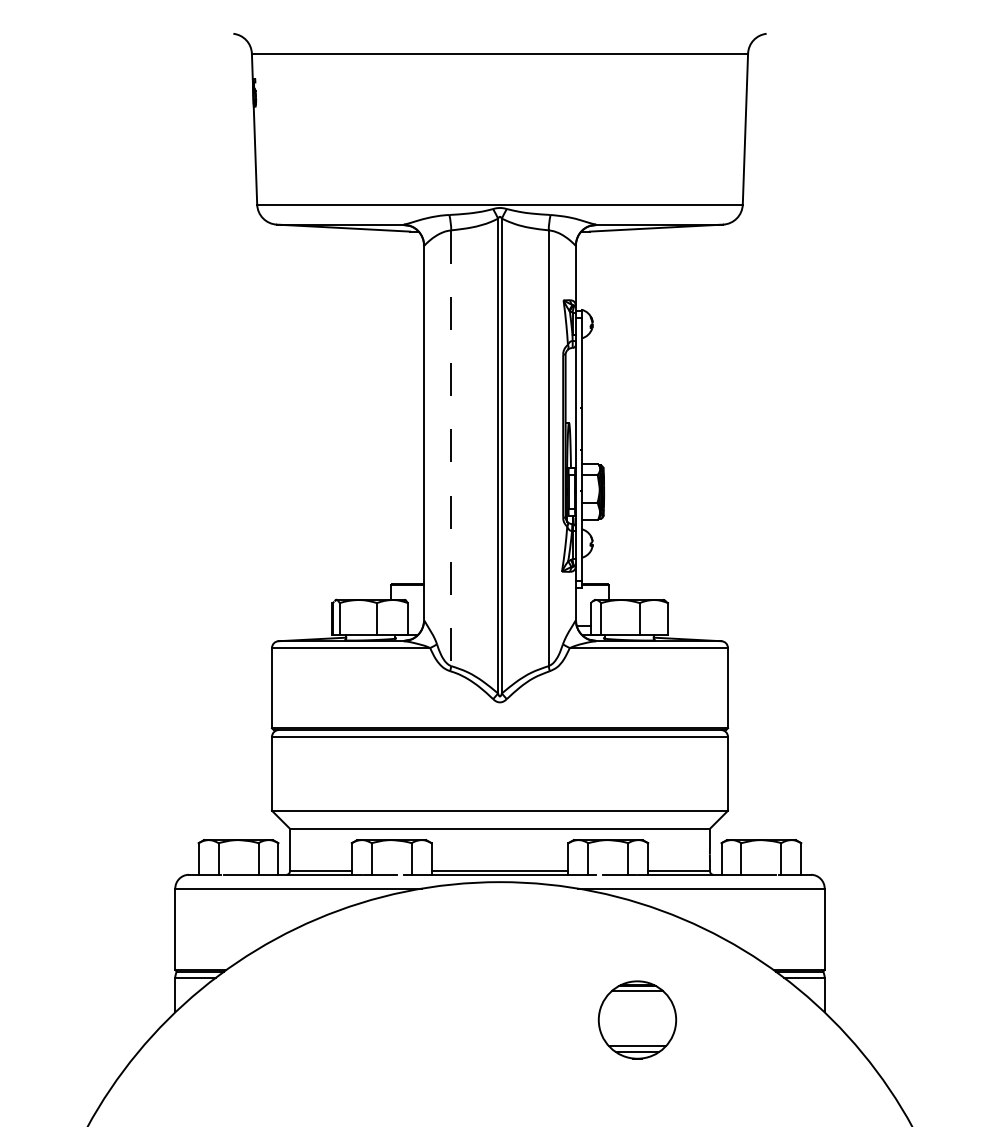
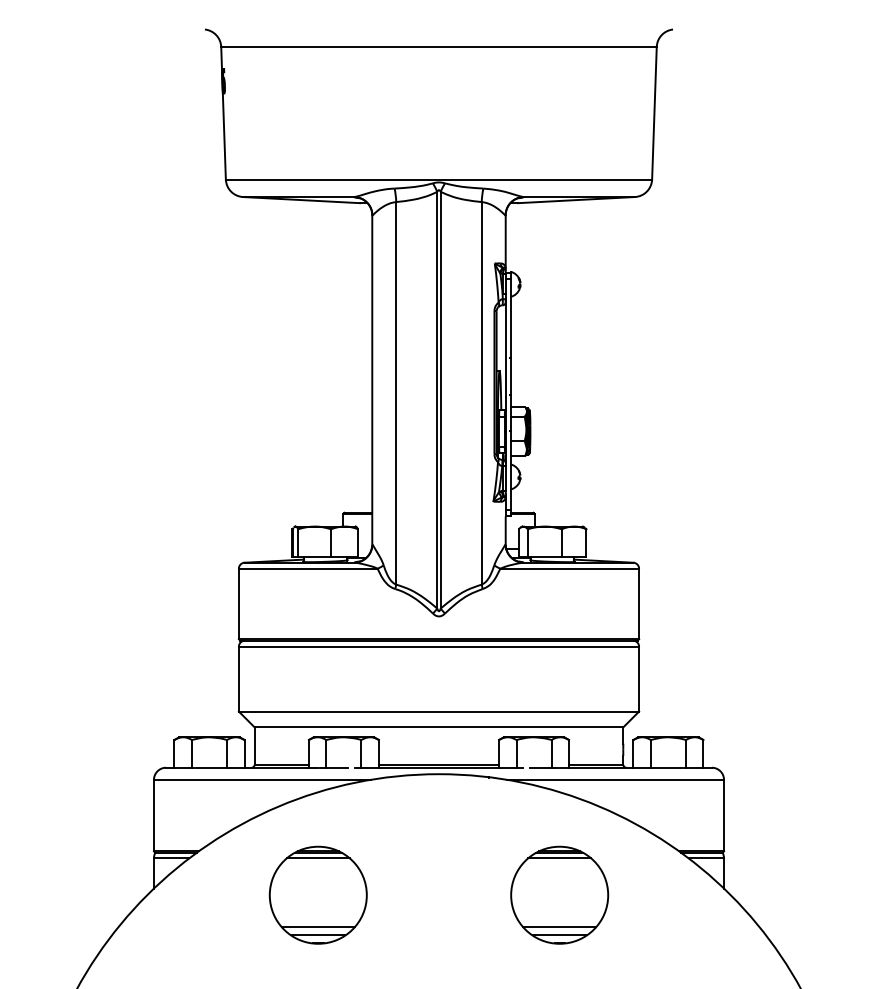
line: (451, 448) -> (396, 393), dashed -> solid
part: (362, 1019) -> (318, 894), added
part: (637, 1019) -> (559, 894), size x1.43

